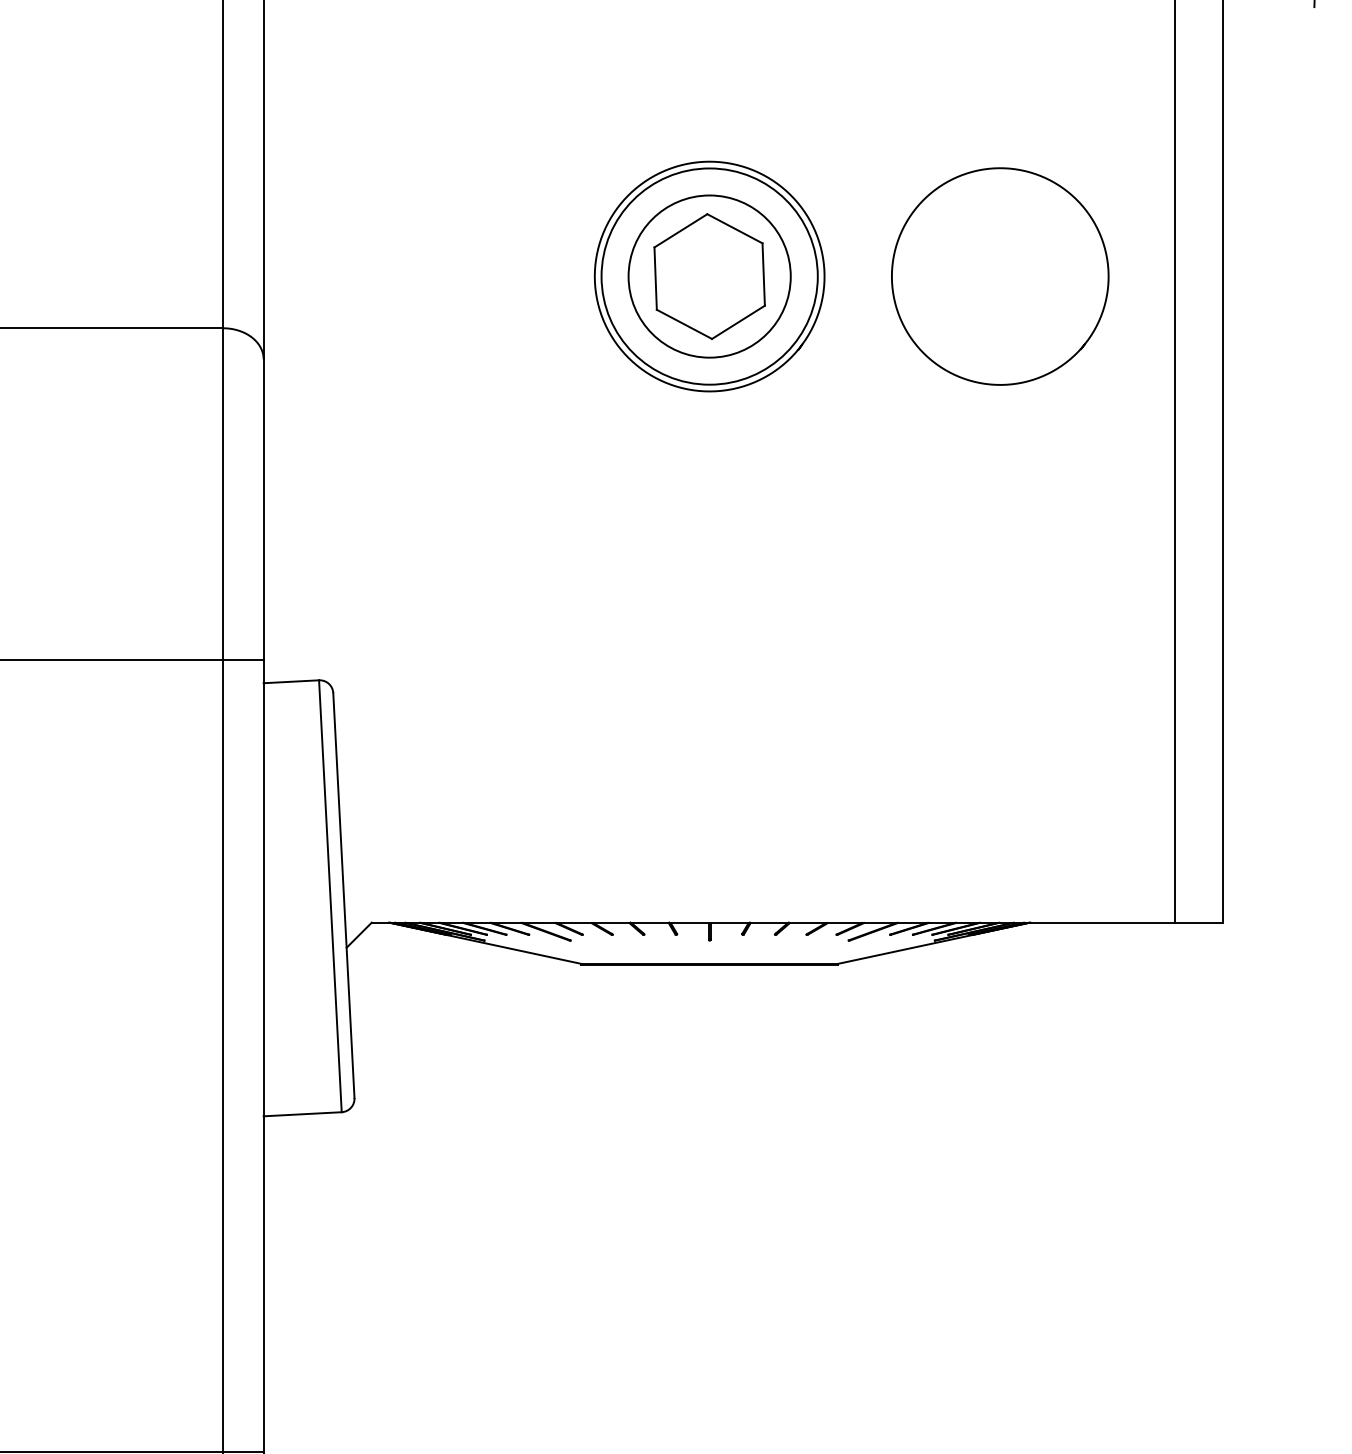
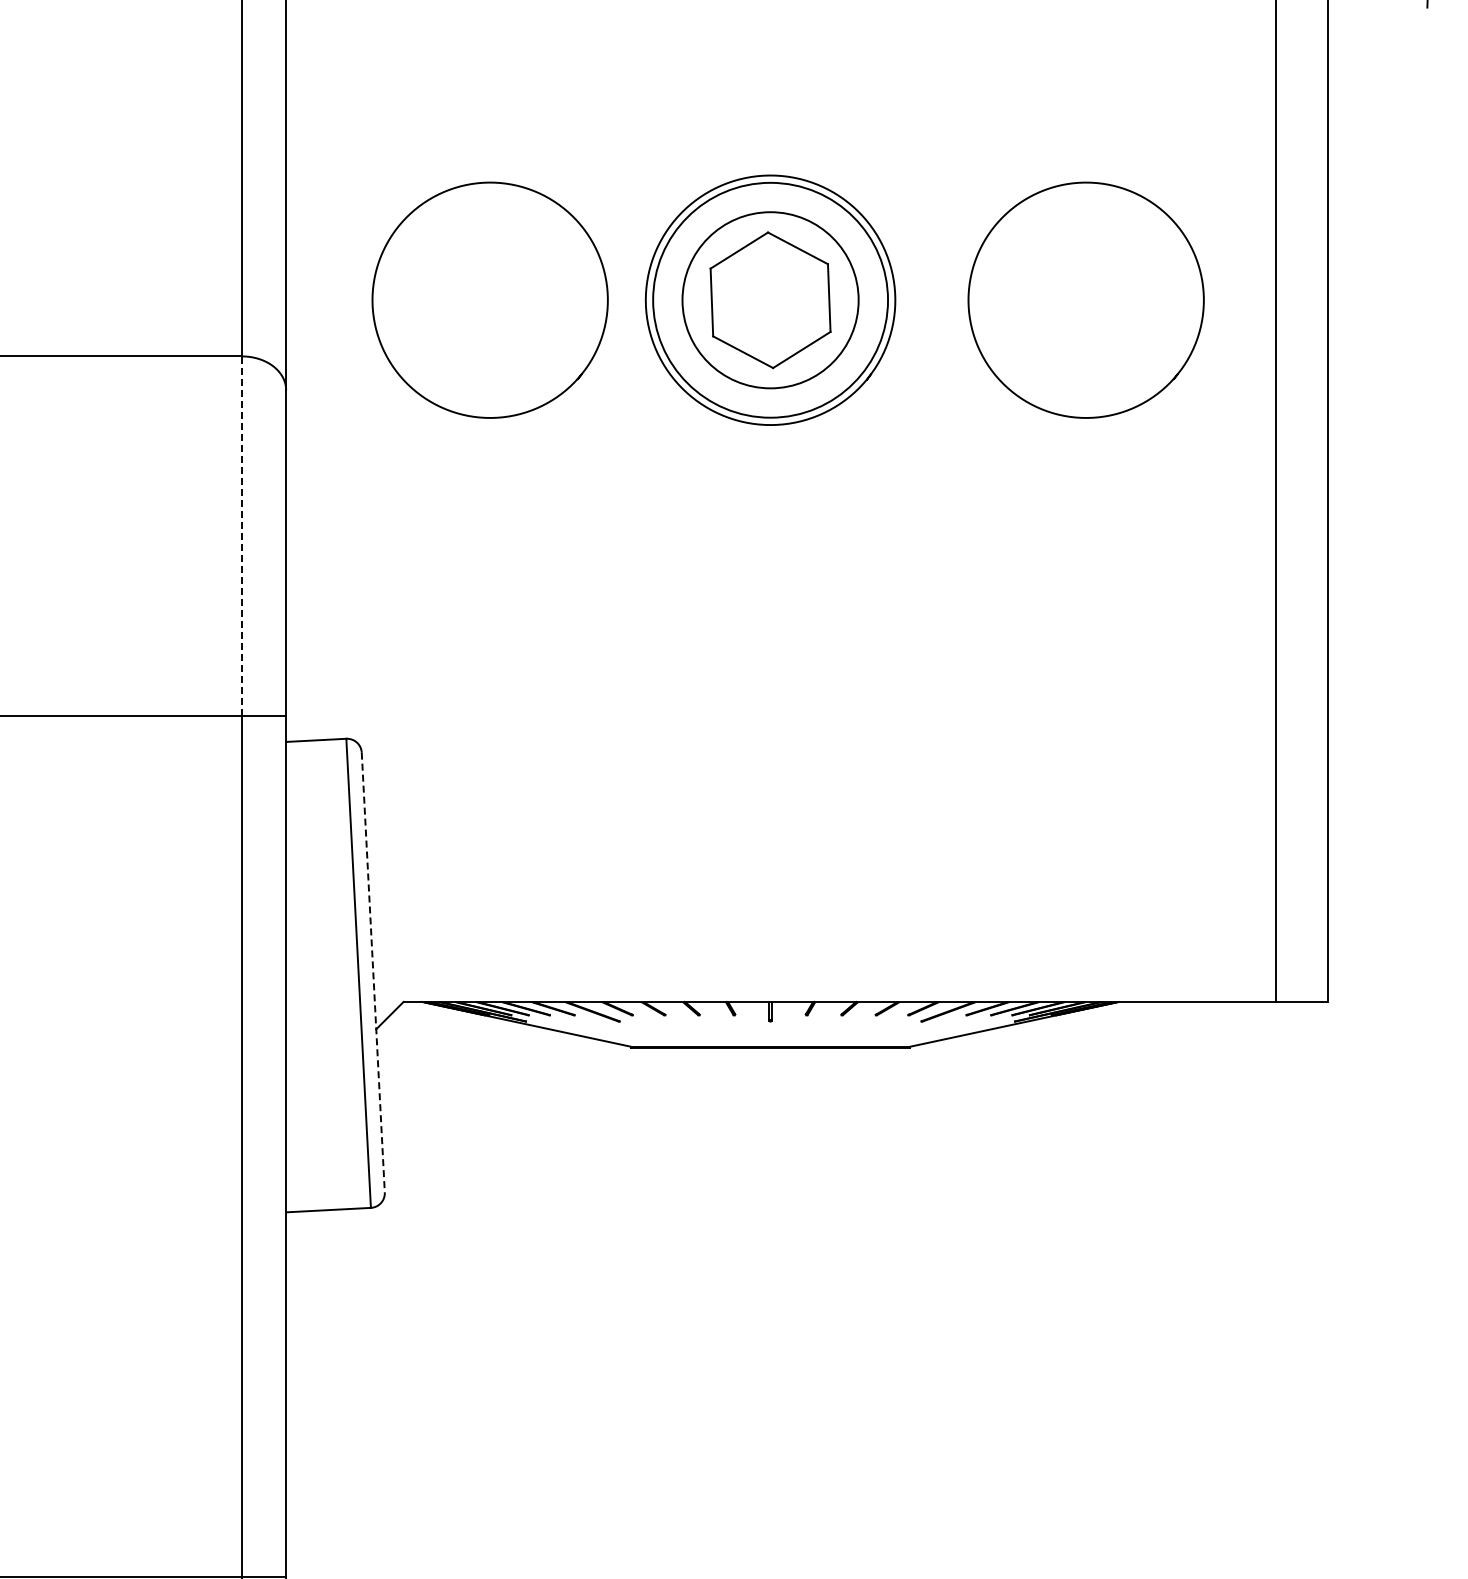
curve: (378, 198) -> (410, 215), added
line: (223, 494) -> (242, 536), solid -> dashed
line: (344, 896) -> (373, 973), solid -> dashed

